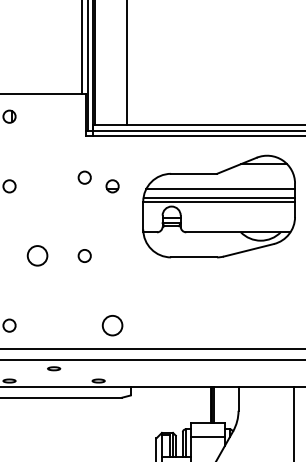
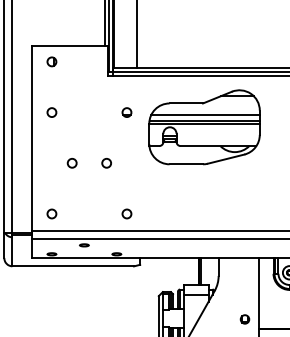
circle: (84, 178) -> (106, 106), removed
circle: (36, 256) -> (71, 163), size x0.62
circle: (111, 324) -> (126, 213), size x0.62

